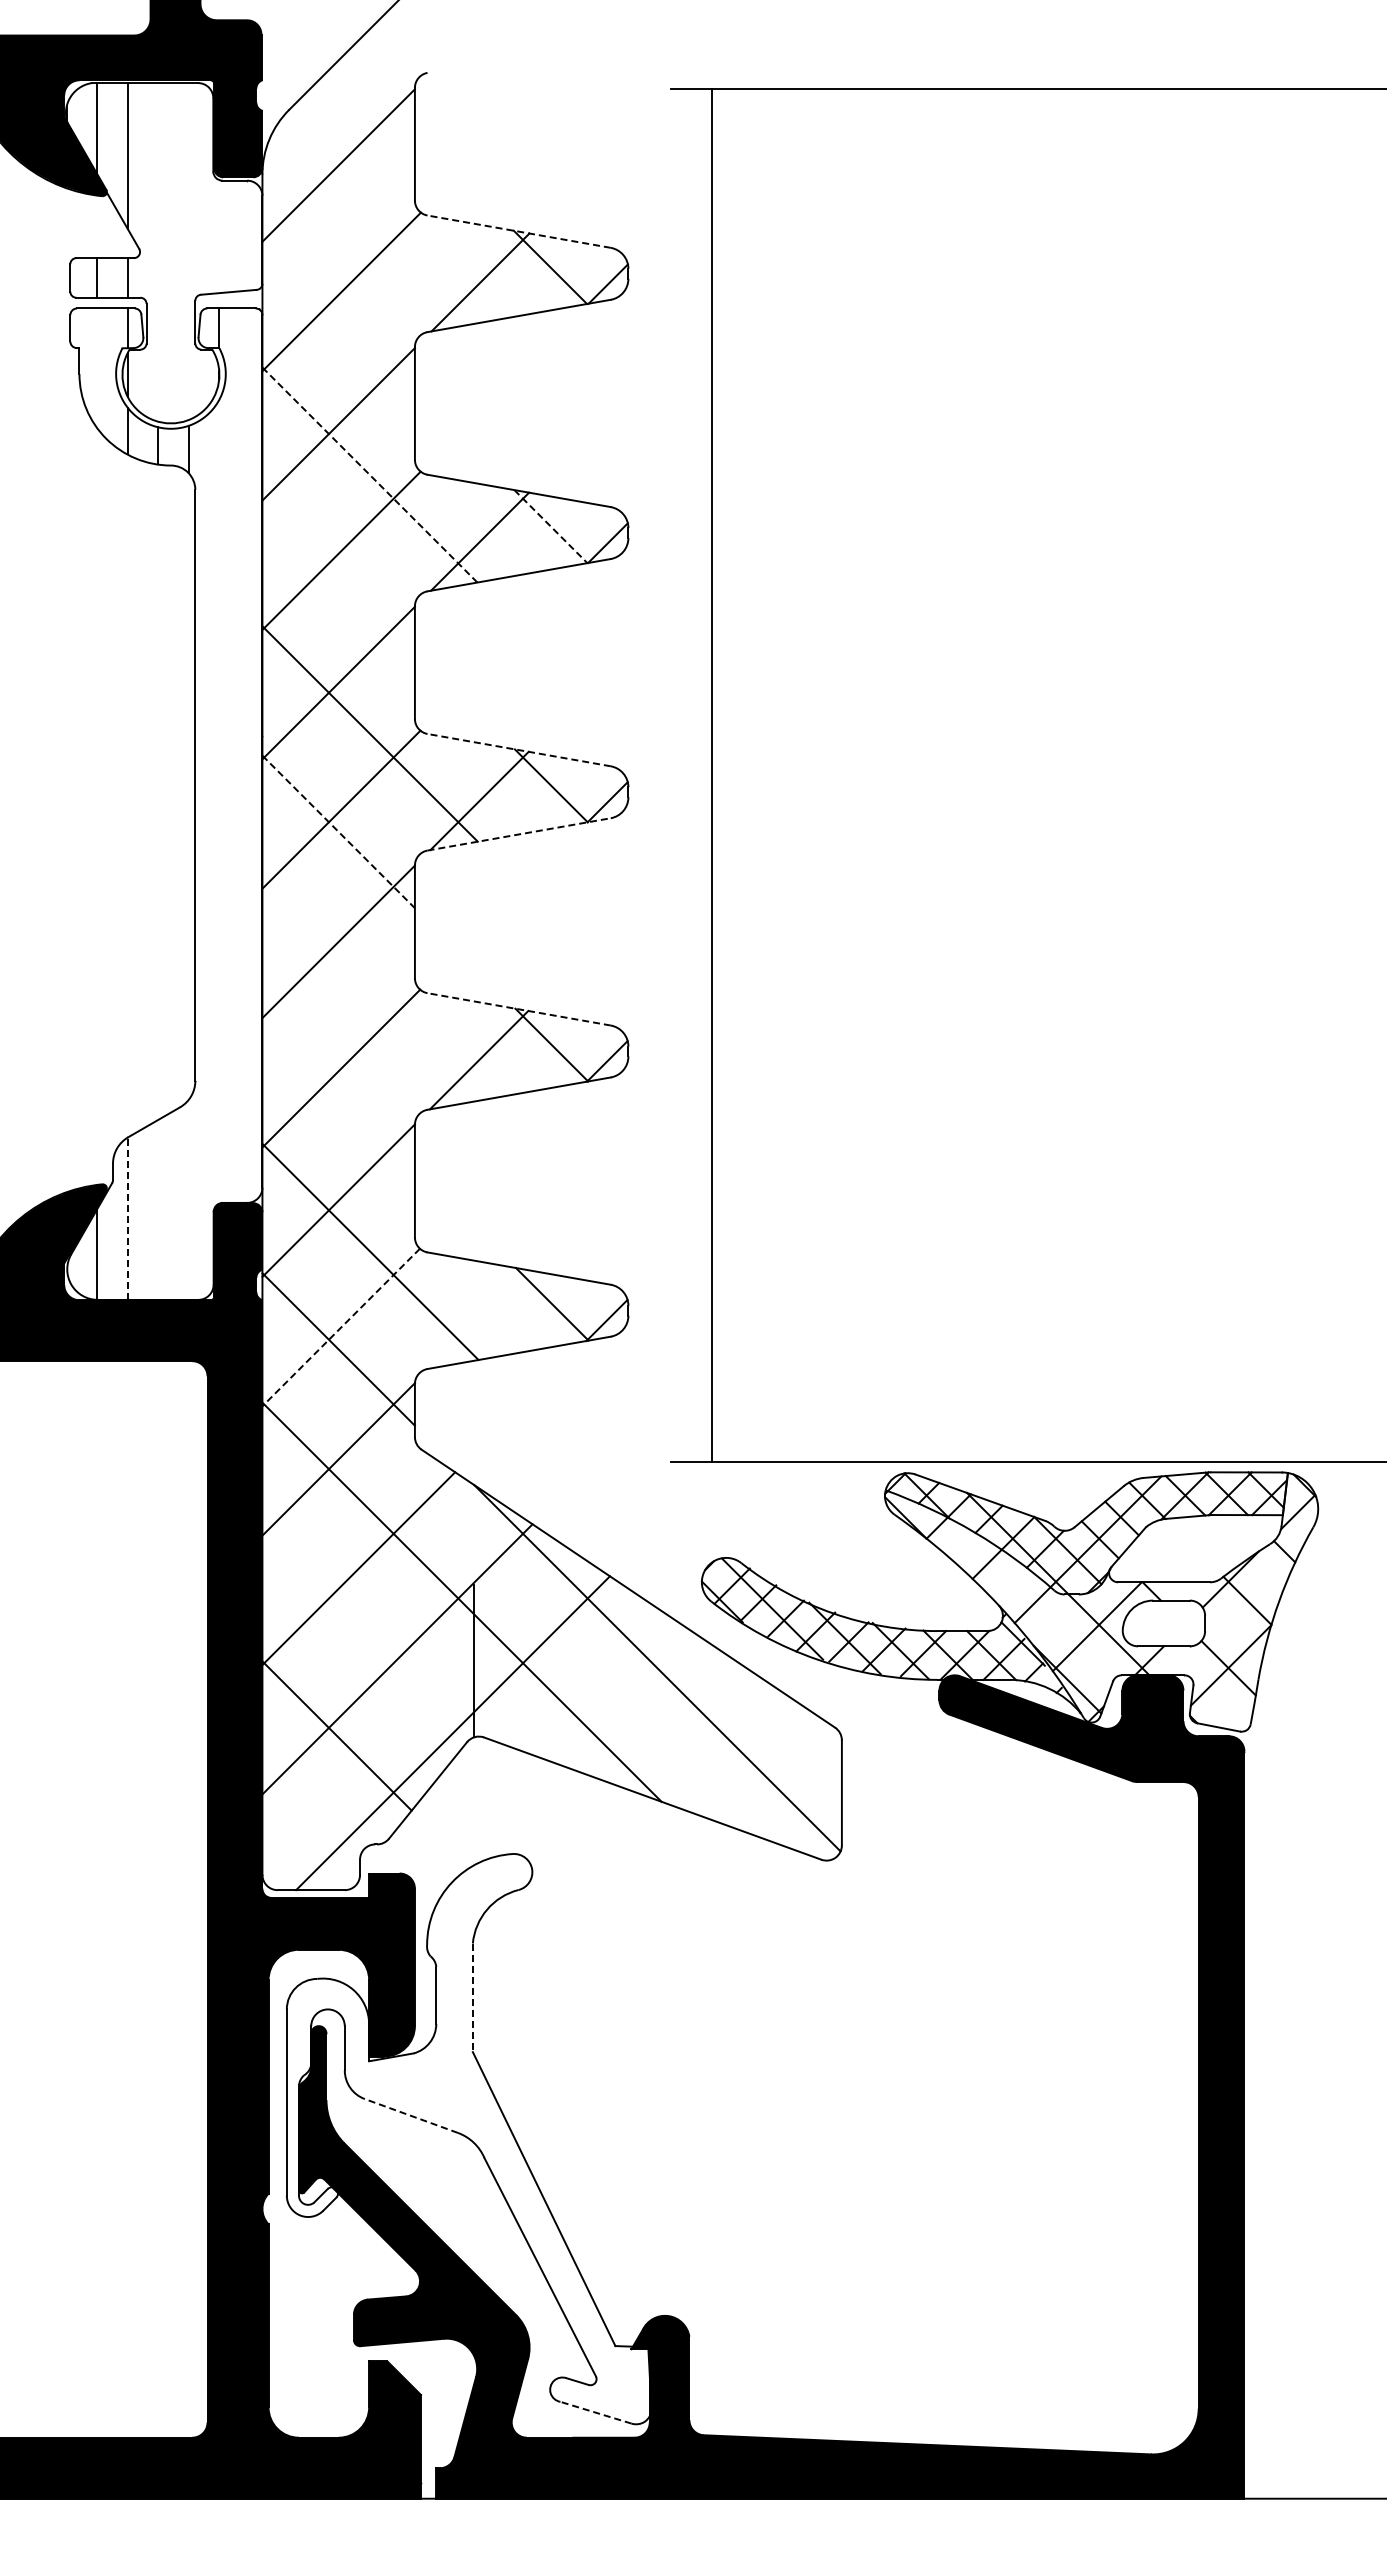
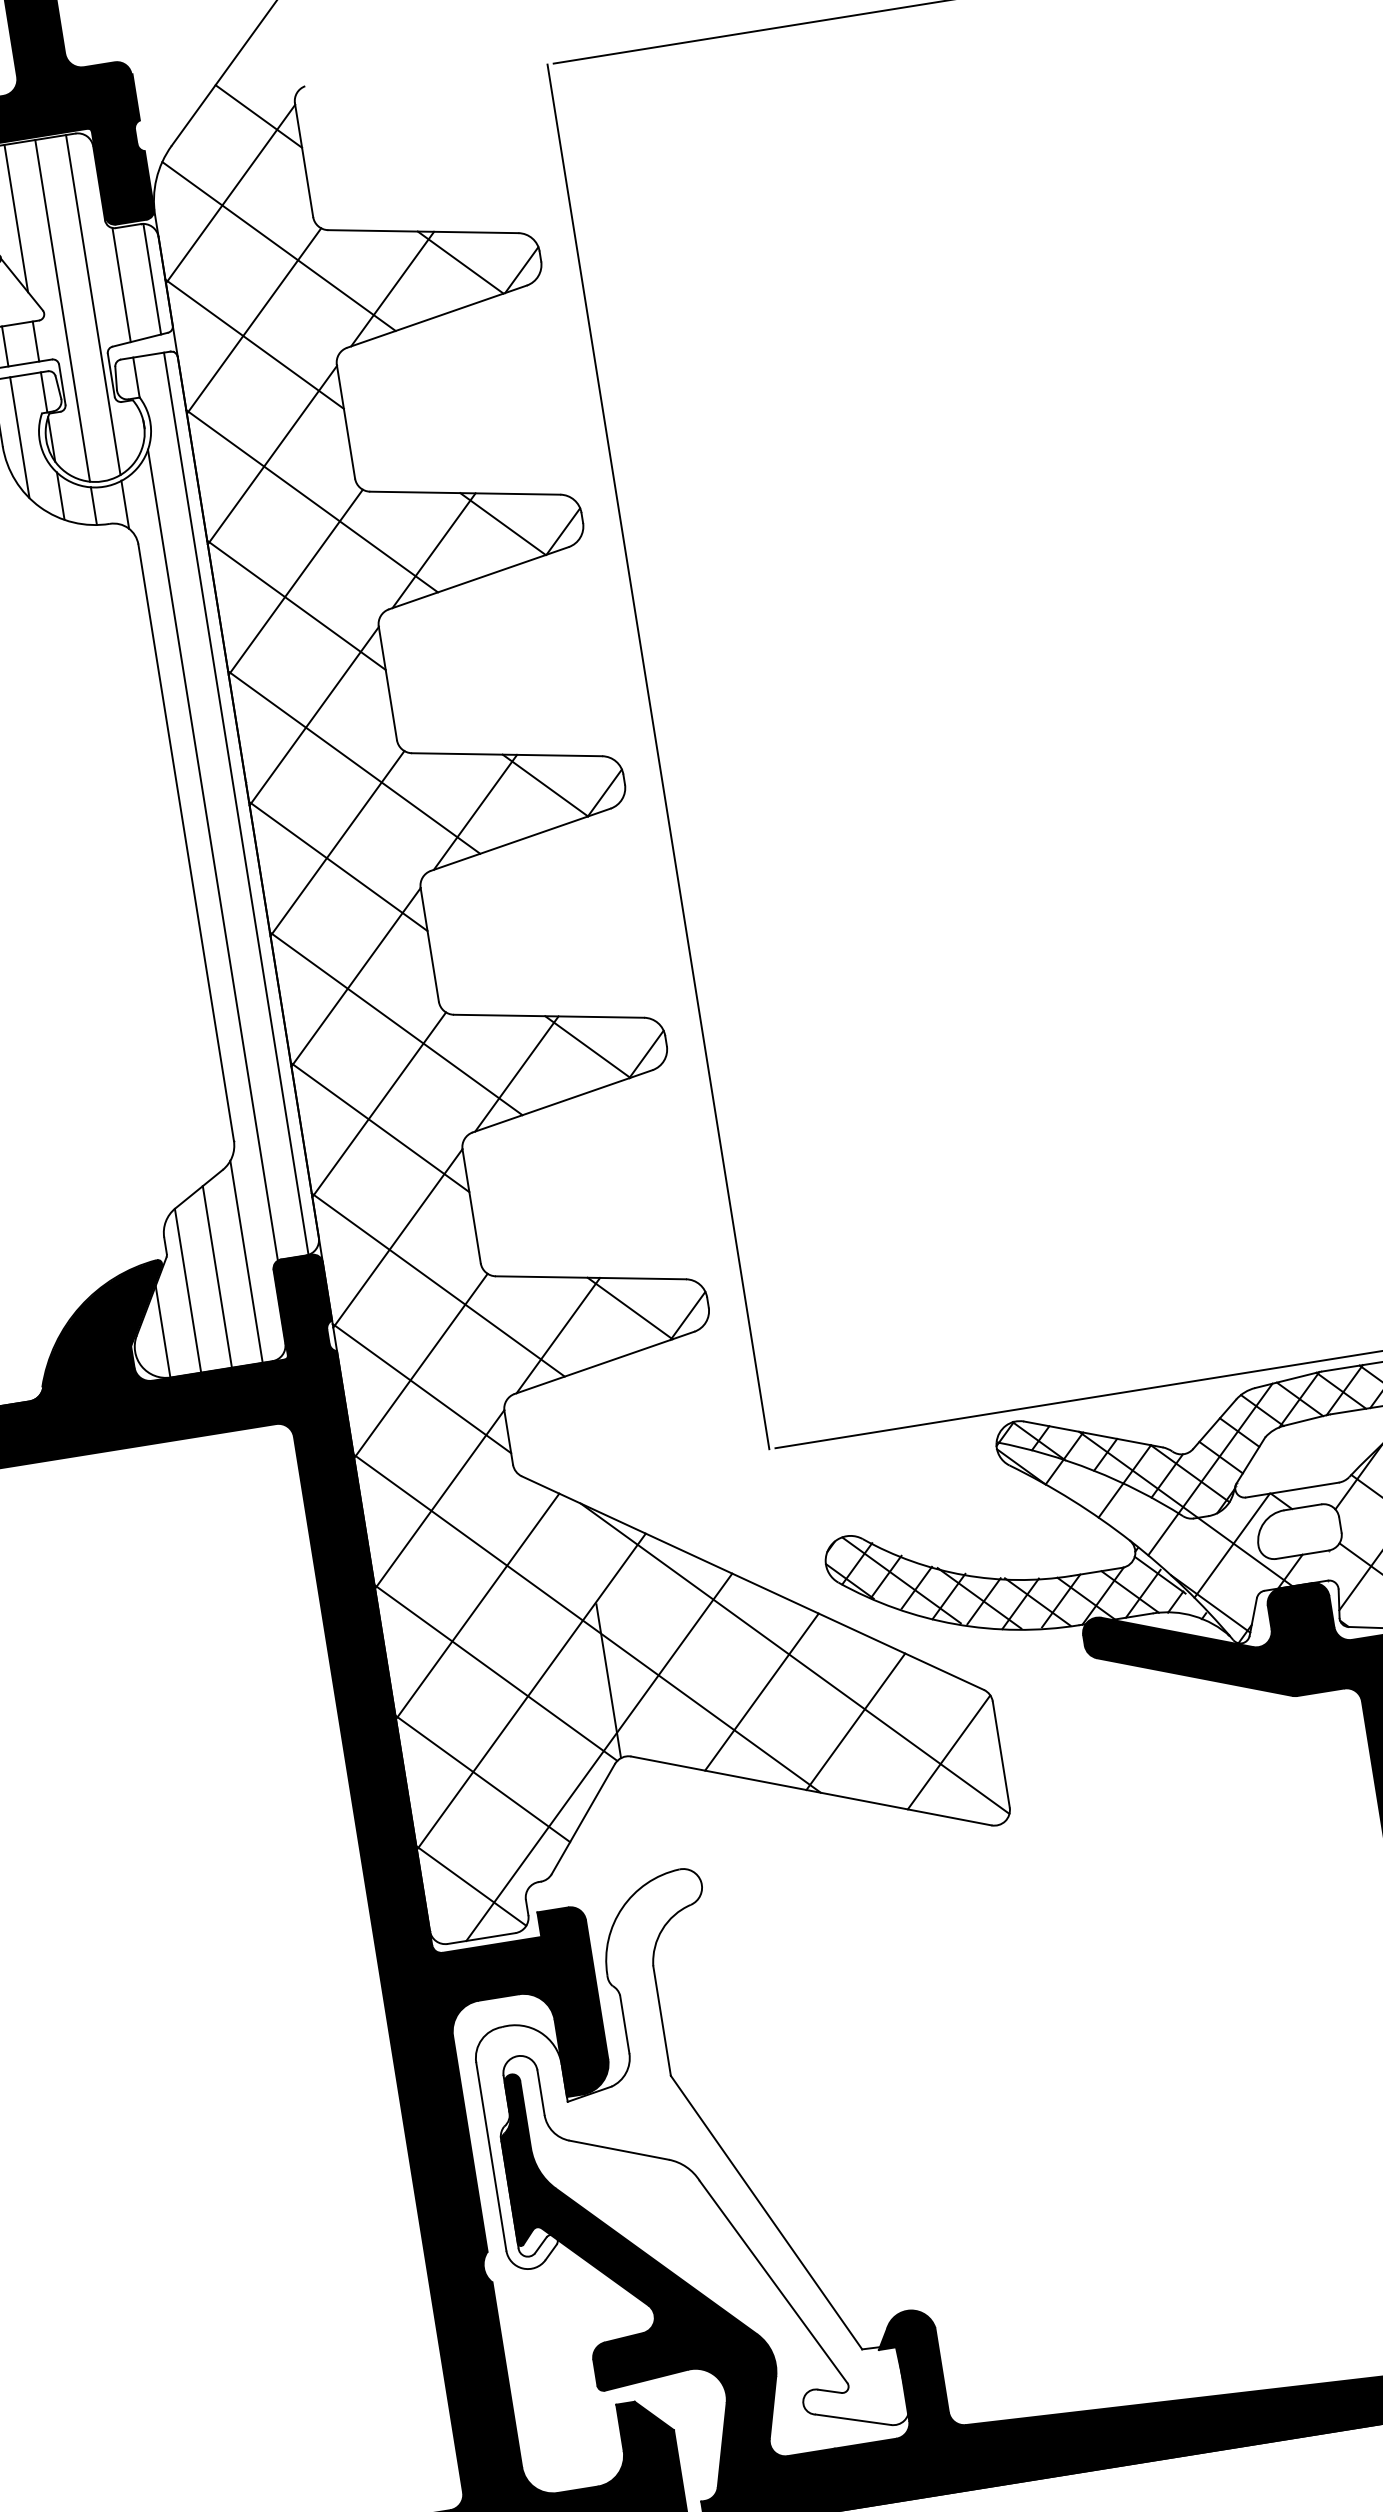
line: (377, 94) -> (258, 116), added
line: (377, 223) -> (279, 246), added
line: (518, 231) -> (422, 231), dashed -> solid
line: (249, 235) -> (151, 279), added
line: (219, 236) -> (121, 284), added
line: (188, 251) -> (92, 305), added
line: (158, 252) -> (62, 310), added
line: (338, 314) -> (254, 344), added
line: (97, 367) -> (19, 436), added
line: (370, 475) -> (312, 501), dashed -> solid
line: (550, 526) -> (502, 524), dashed -> solid
line: (338, 572) -> (296, 604), added
line: (518, 750) -> (506, 755), dashed -> solid
line: (249, 755) -> (235, 803), added
line: (712, 775) -> (658, 756), moved
line: (219, 801) -> (213, 854), added
line: (338, 831) -> (338, 866), dashed -> solid
line: (519, 834) -> (521, 839), dashed -> solid
line: (370, 992) -> (396, 1023), added
line: (518, 1009) -> (548, 1016), dashed -> solid
line: (338, 1090) -> (379, 1127), added
line: (188, 1199) -> (246, 1261), added
line: (158, 1209) -> (217, 1276), added
line: (127, 1218) -> (187, 1290), dashed -> solid
line: (478, 1319) -> (558, 1335), added
line: (340, 1327) -> (420, 1366), dashed -> solid
line: (365, 1635) -> (495, 1672), added
line: (620, 1695) -> (762, 1692), added
line: (706, 1738) -> (855, 1721), added
line: (791, 1782) -> (948, 1752), added
line: (309, 1837) -> (471, 1885), added
line: (472, 1998) -> (661, 2021), dashed -> solid
line: (411, 2115) -> (619, 2149), dashed -> solid
line: (595, 2412) -> (852, 2419), dashed -> solid

